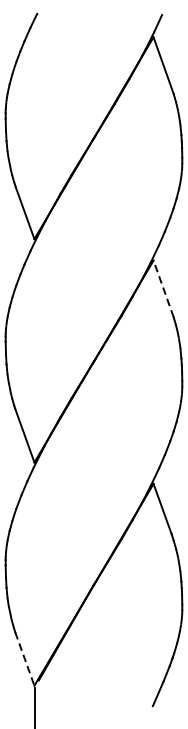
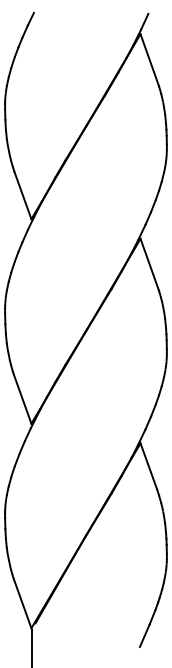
line: (163, 288) -> (149, 264), dashed -> solid
line: (24, 659) -> (22, 604), dashed -> solid

